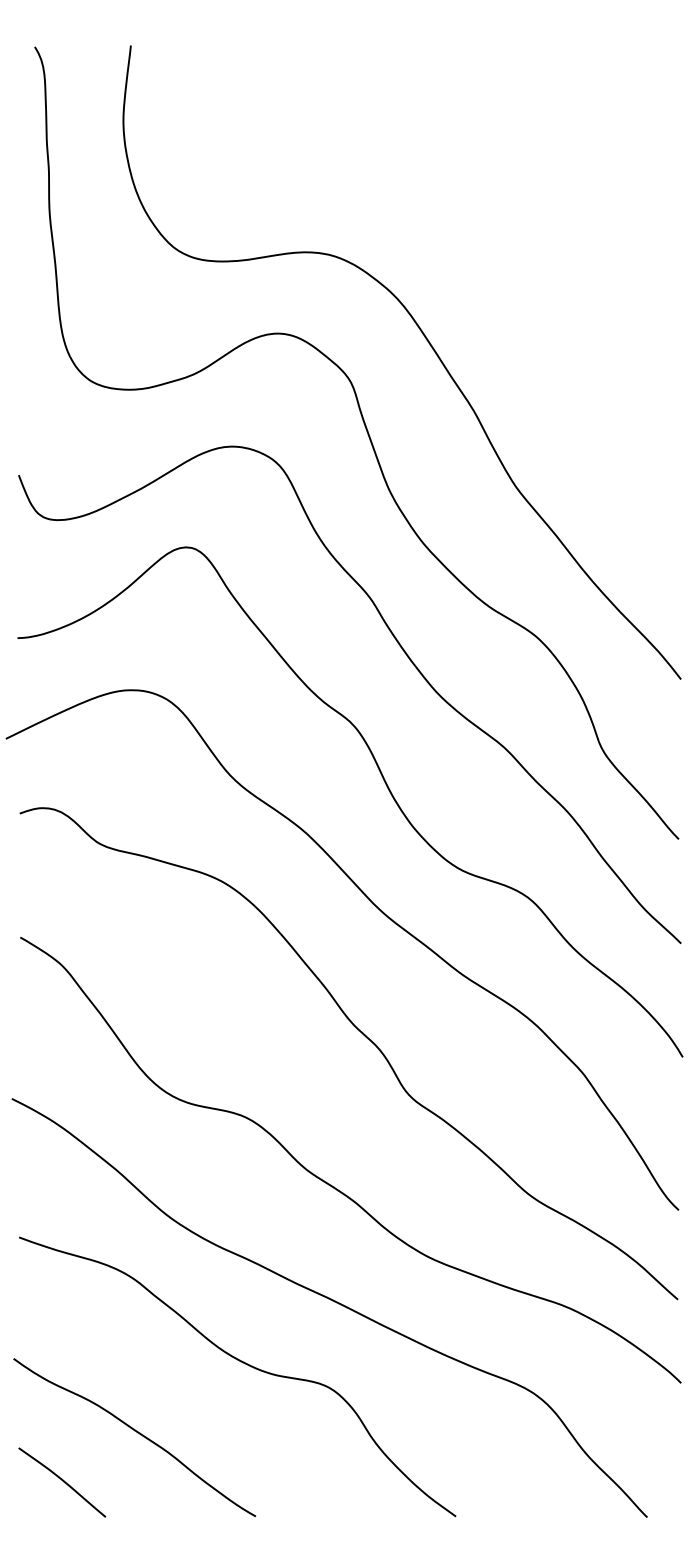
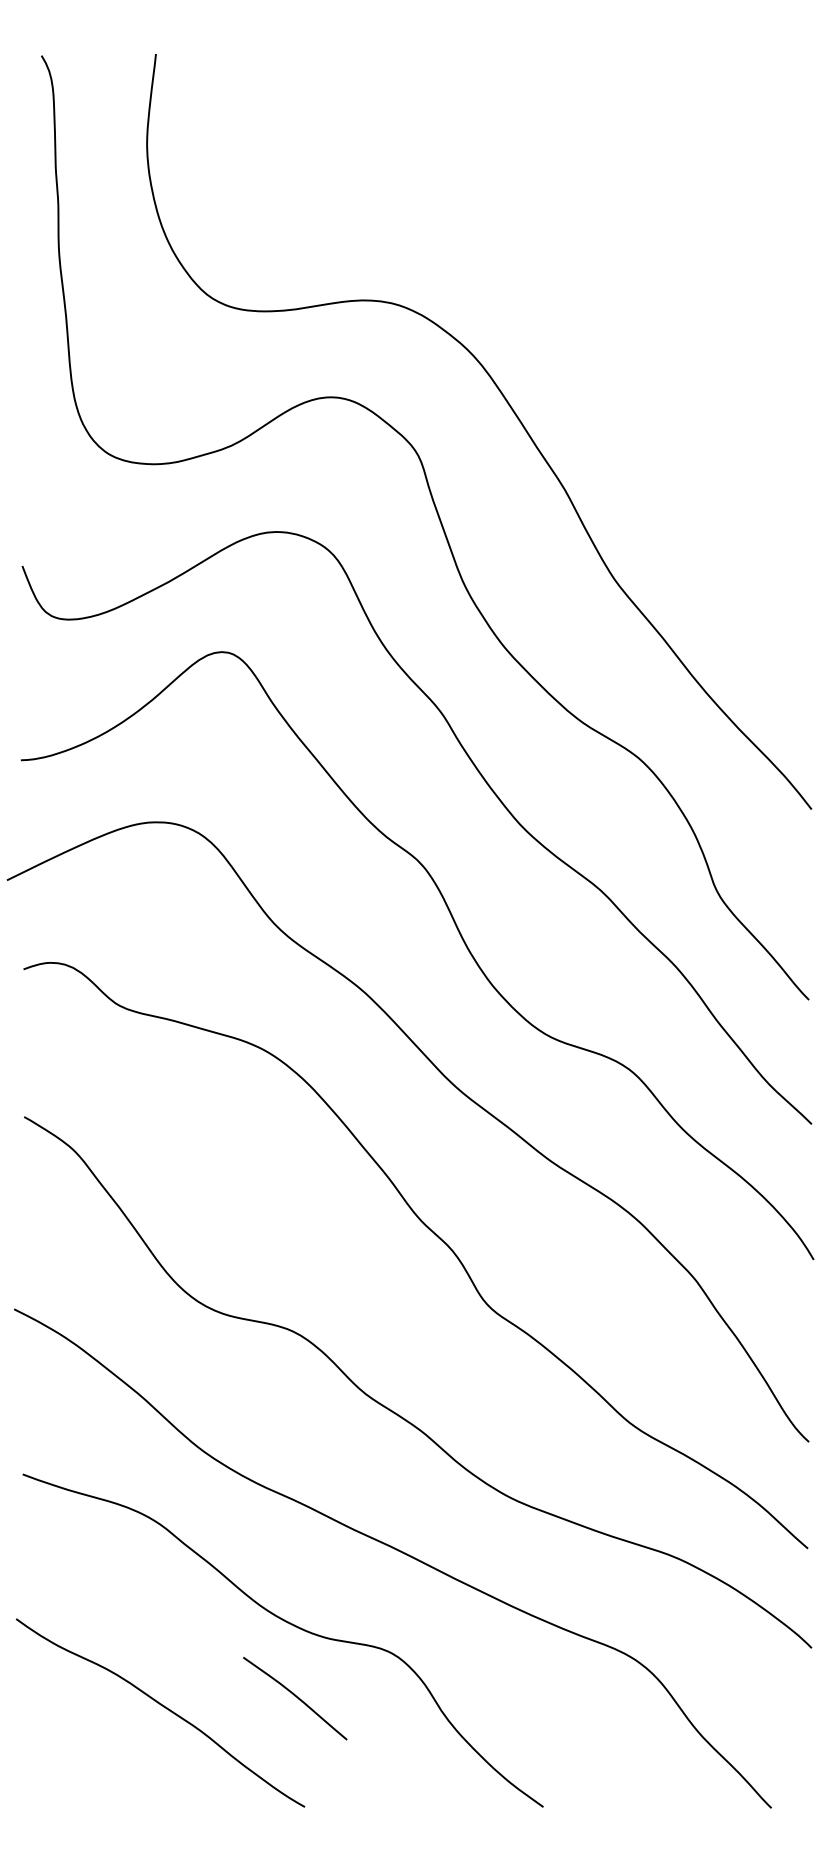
curve: (63, 1481) -> (296, 1697), moved

